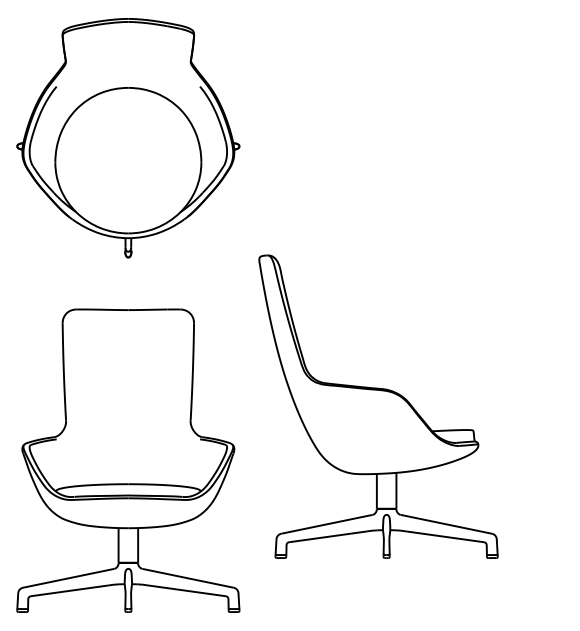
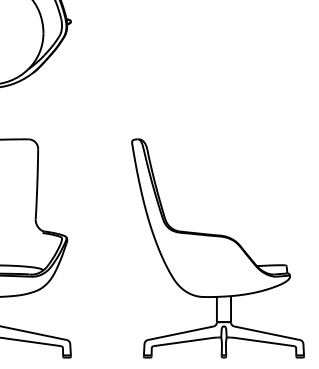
part: (378, 406) -> (218, 248), moved

